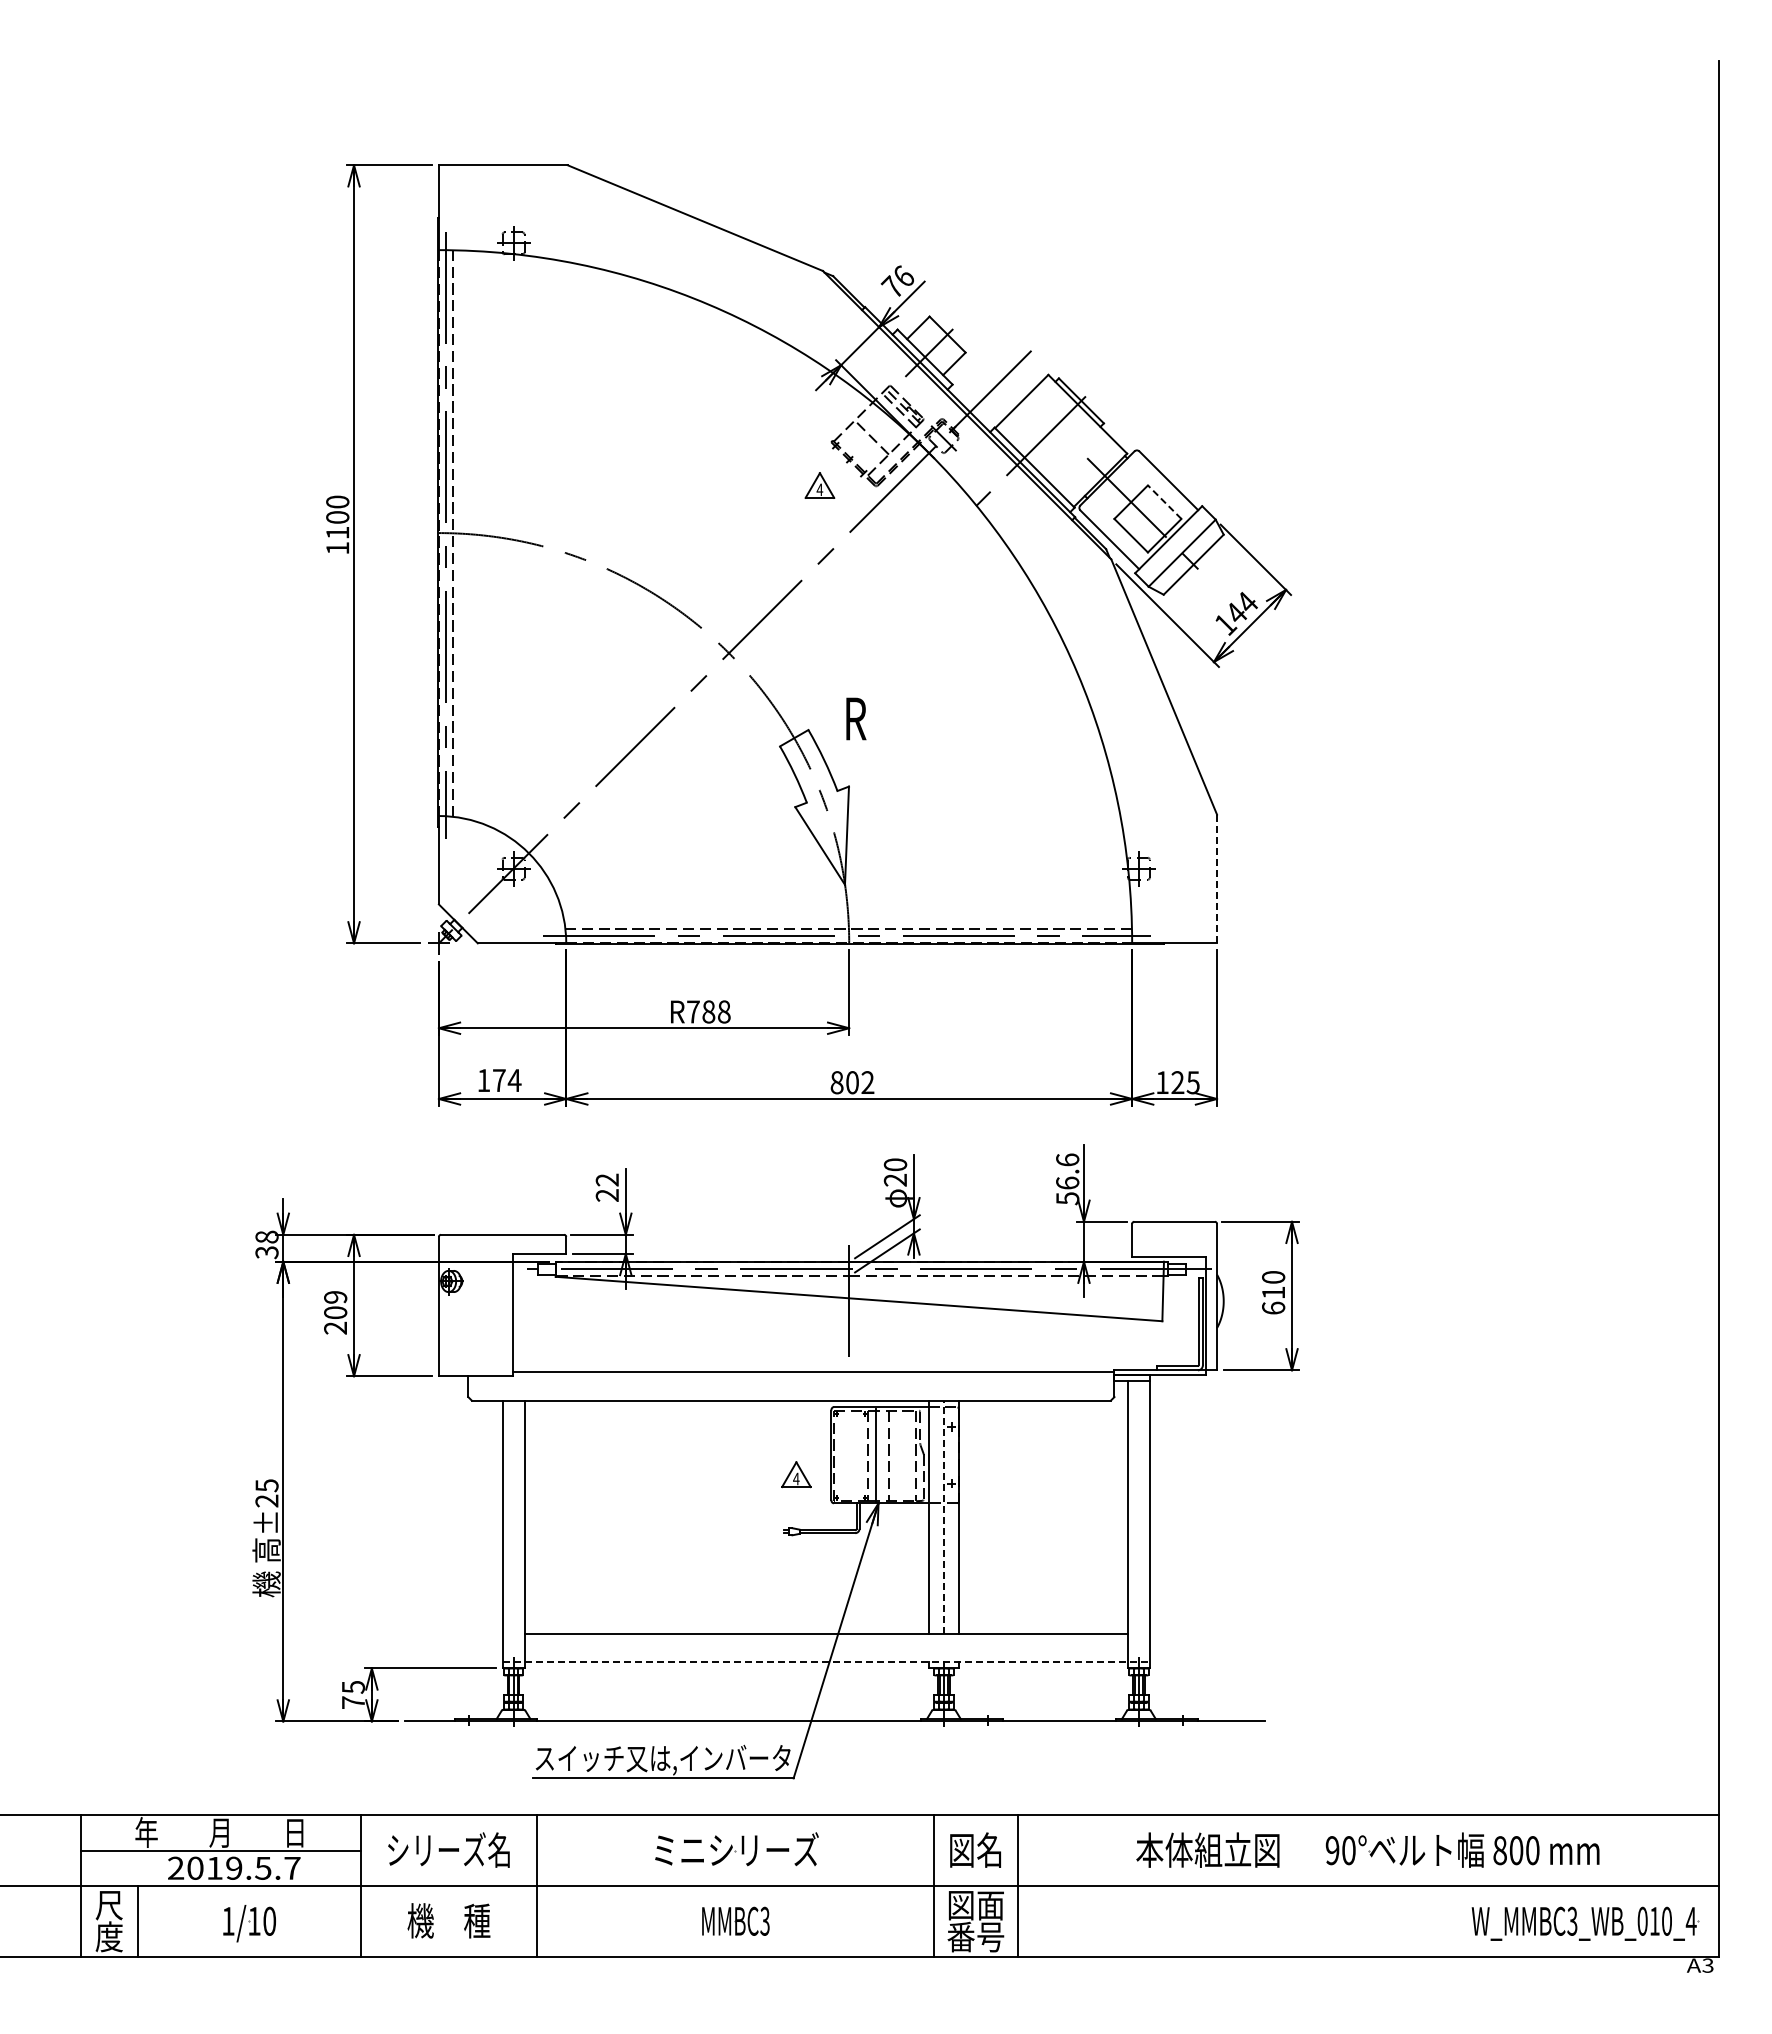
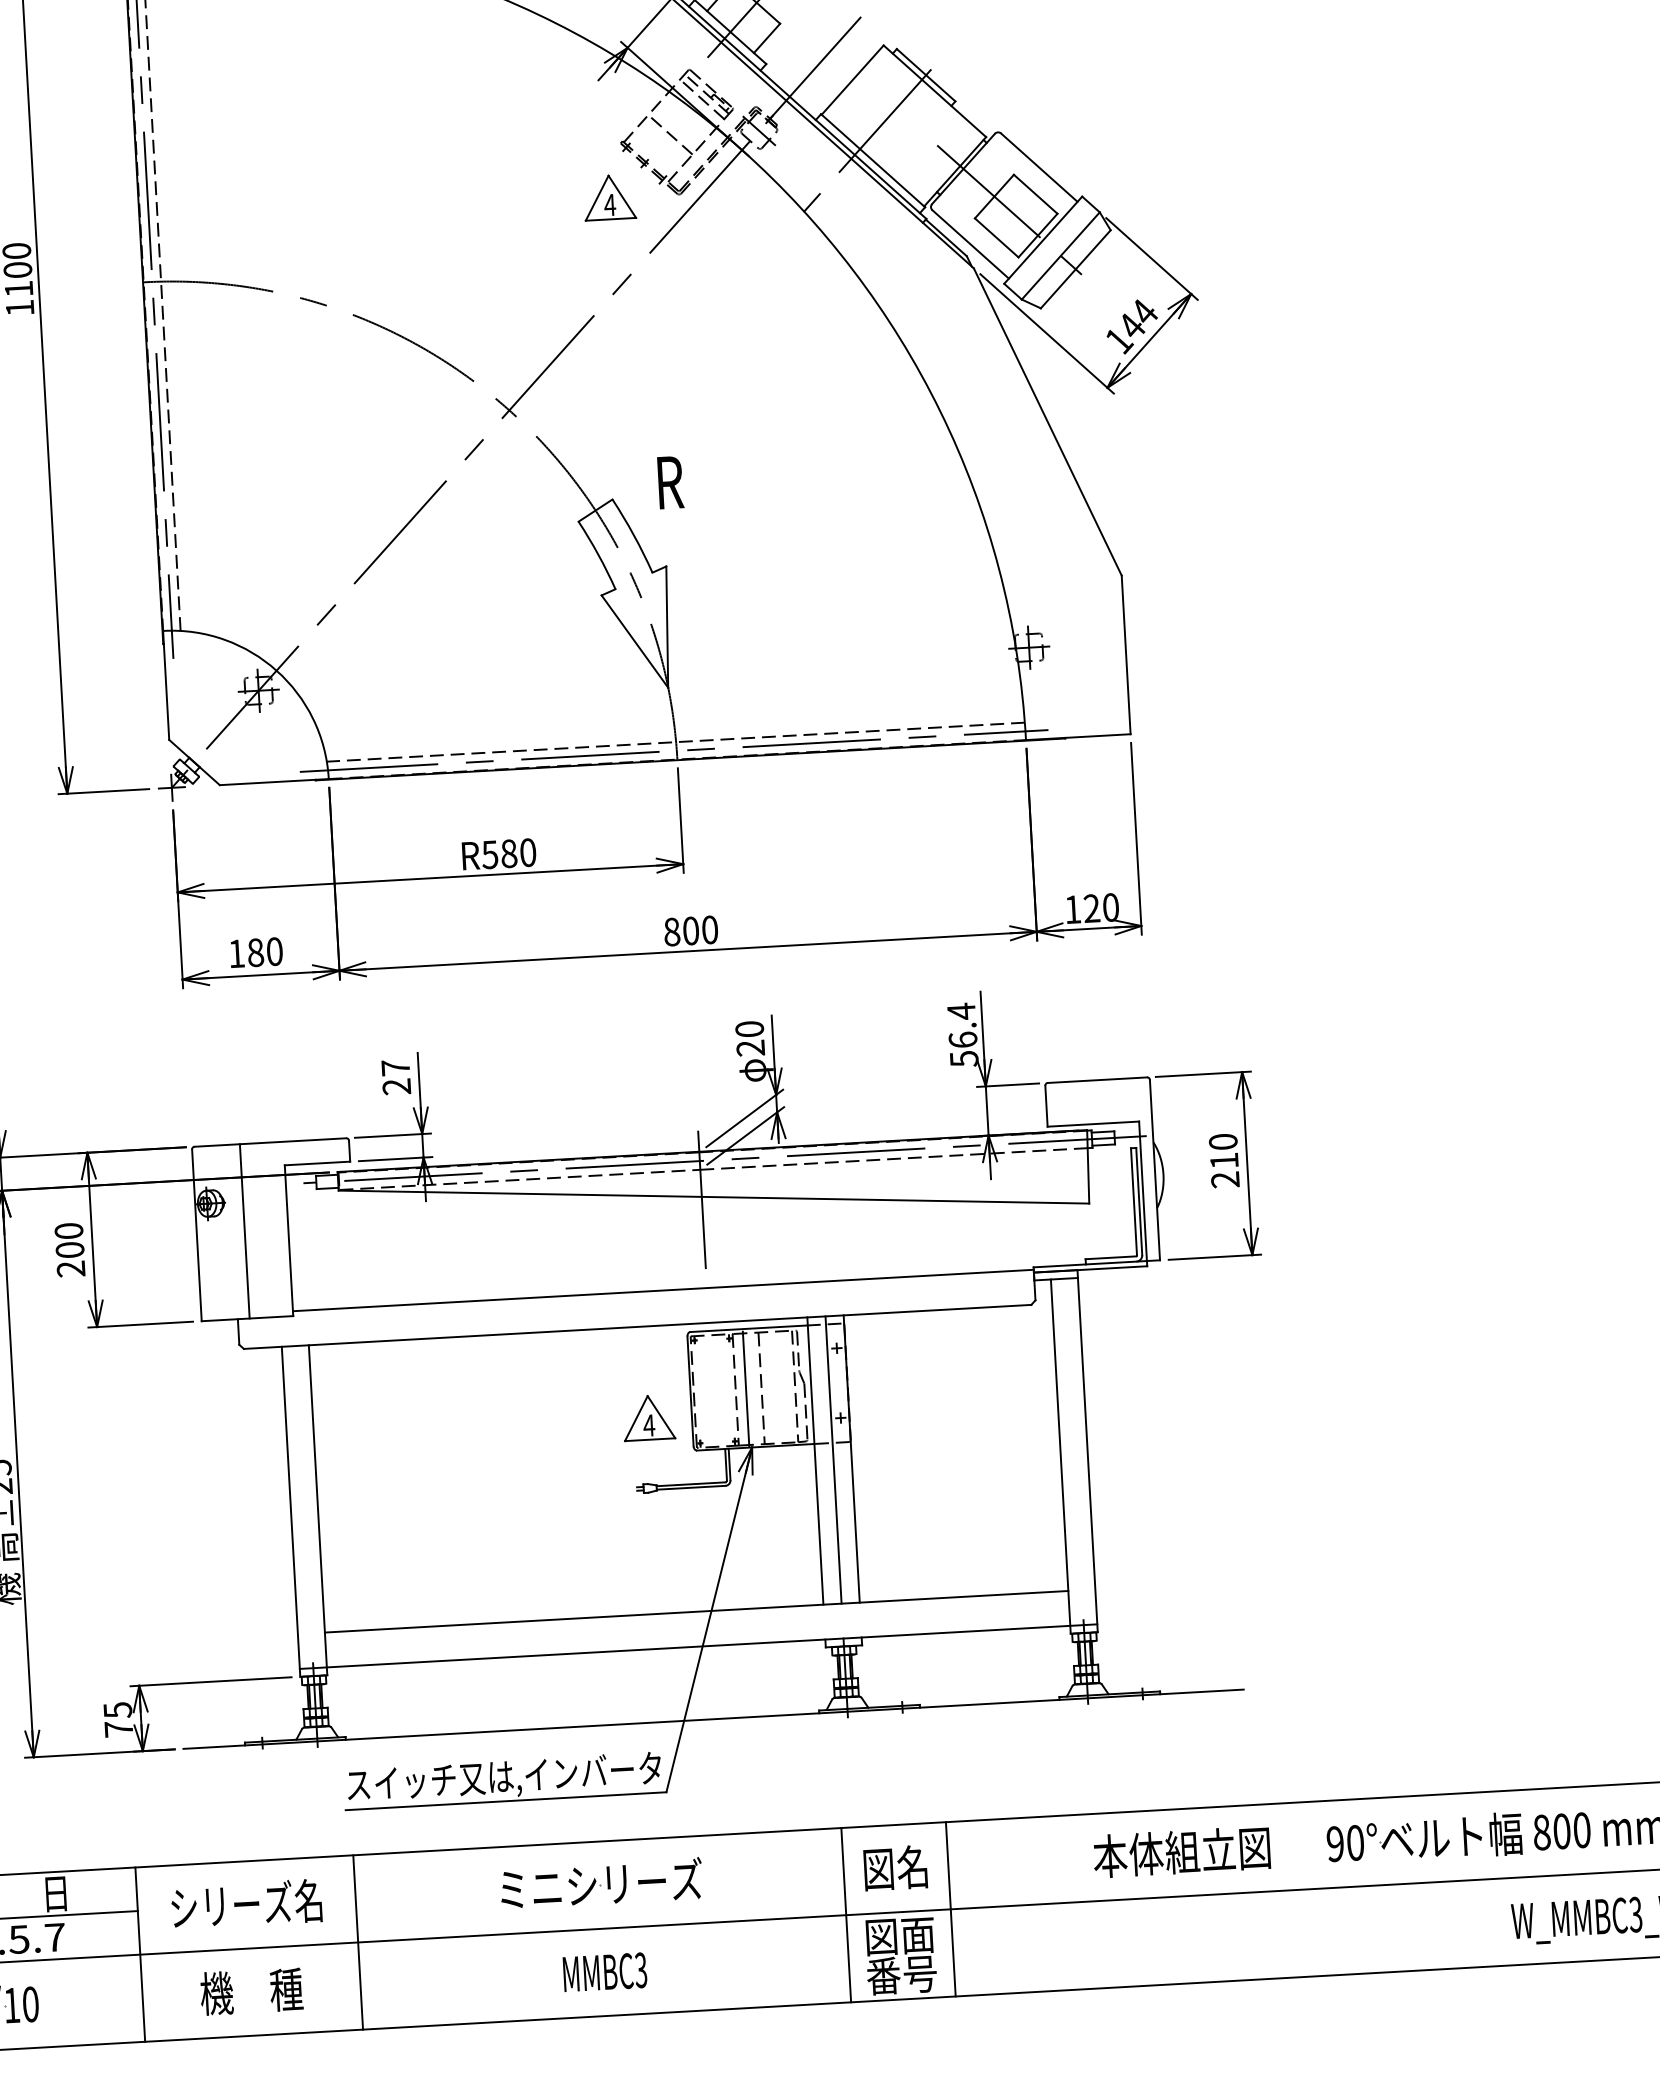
part: (819, 485) -> (609, 197), size x1.43
line: (1164, 502) -> (1035, 194), dashed -> solid
line: (1217, 878) -> (1126, 654), dashed -> solid
text: (708, 1011) -> (508, 853), R788 -> R580
text: (507, 1080) -> (265, 952), 174 -> 180
text: (867, 1082) -> (709, 929), 802 -> 800
text: (1192, 1082) -> (1109, 907), 125 -> 120
text: (1067, 1160) -> (961, 1012), 56.6 -> 56.4
text: (606, 1179) -> (394, 1067), 22 -> 27
text: (335, 1297) -> (68, 1231), 209 -> 200
line: (477, 1305) -> (244, 1231), added
text: (1273, 1307) -> (1225, 1178), 610 -> 210
part: (796, 1474) -> (649, 1417), size x1.43
line: (943, 1517) -> (833, 1460), dashed -> solid
line: (826, 1662) -> (698, 1647), dashed -> solid

